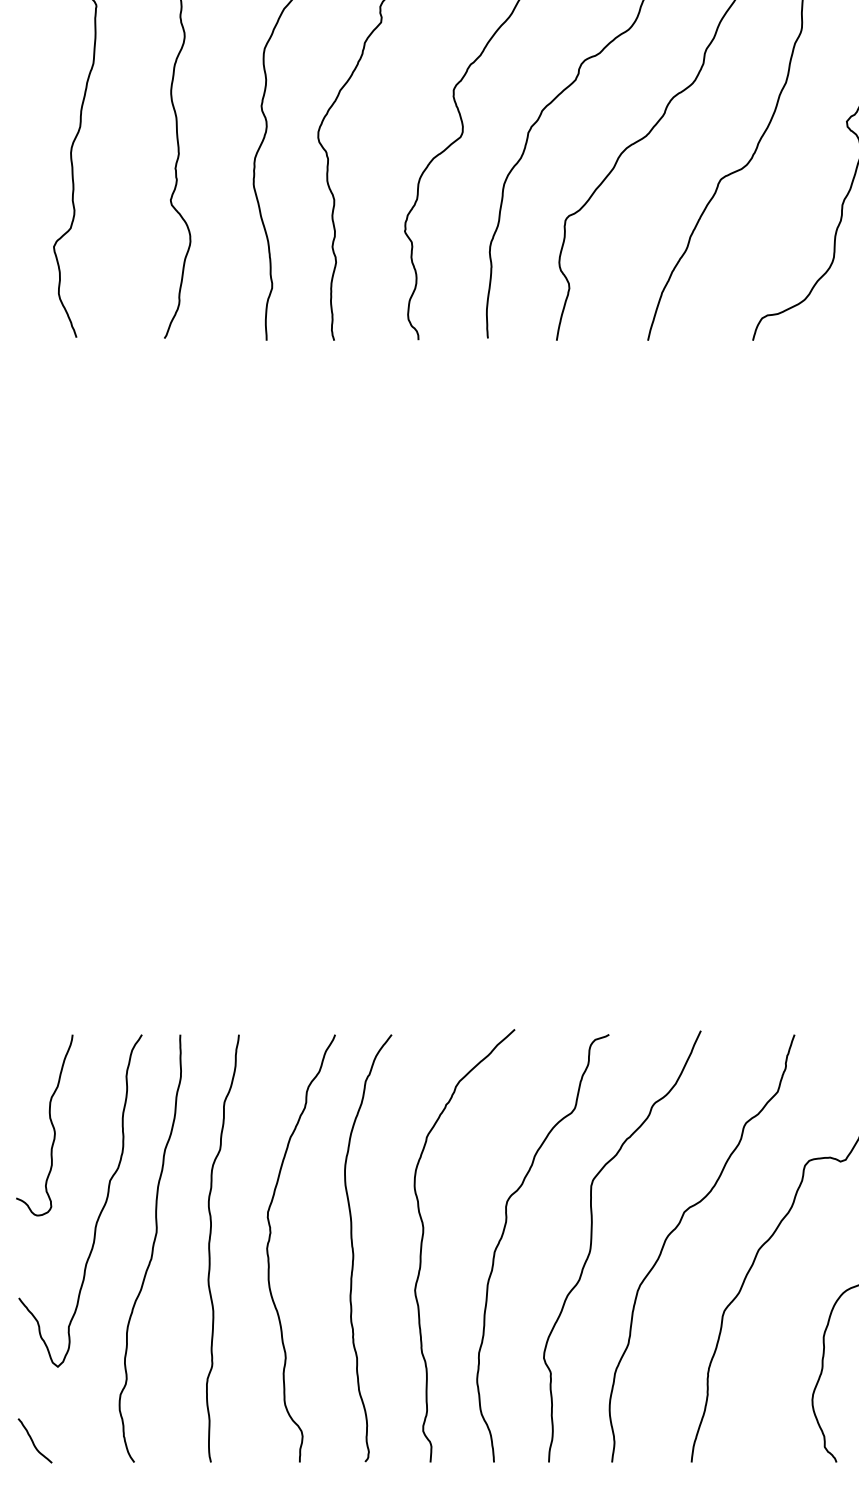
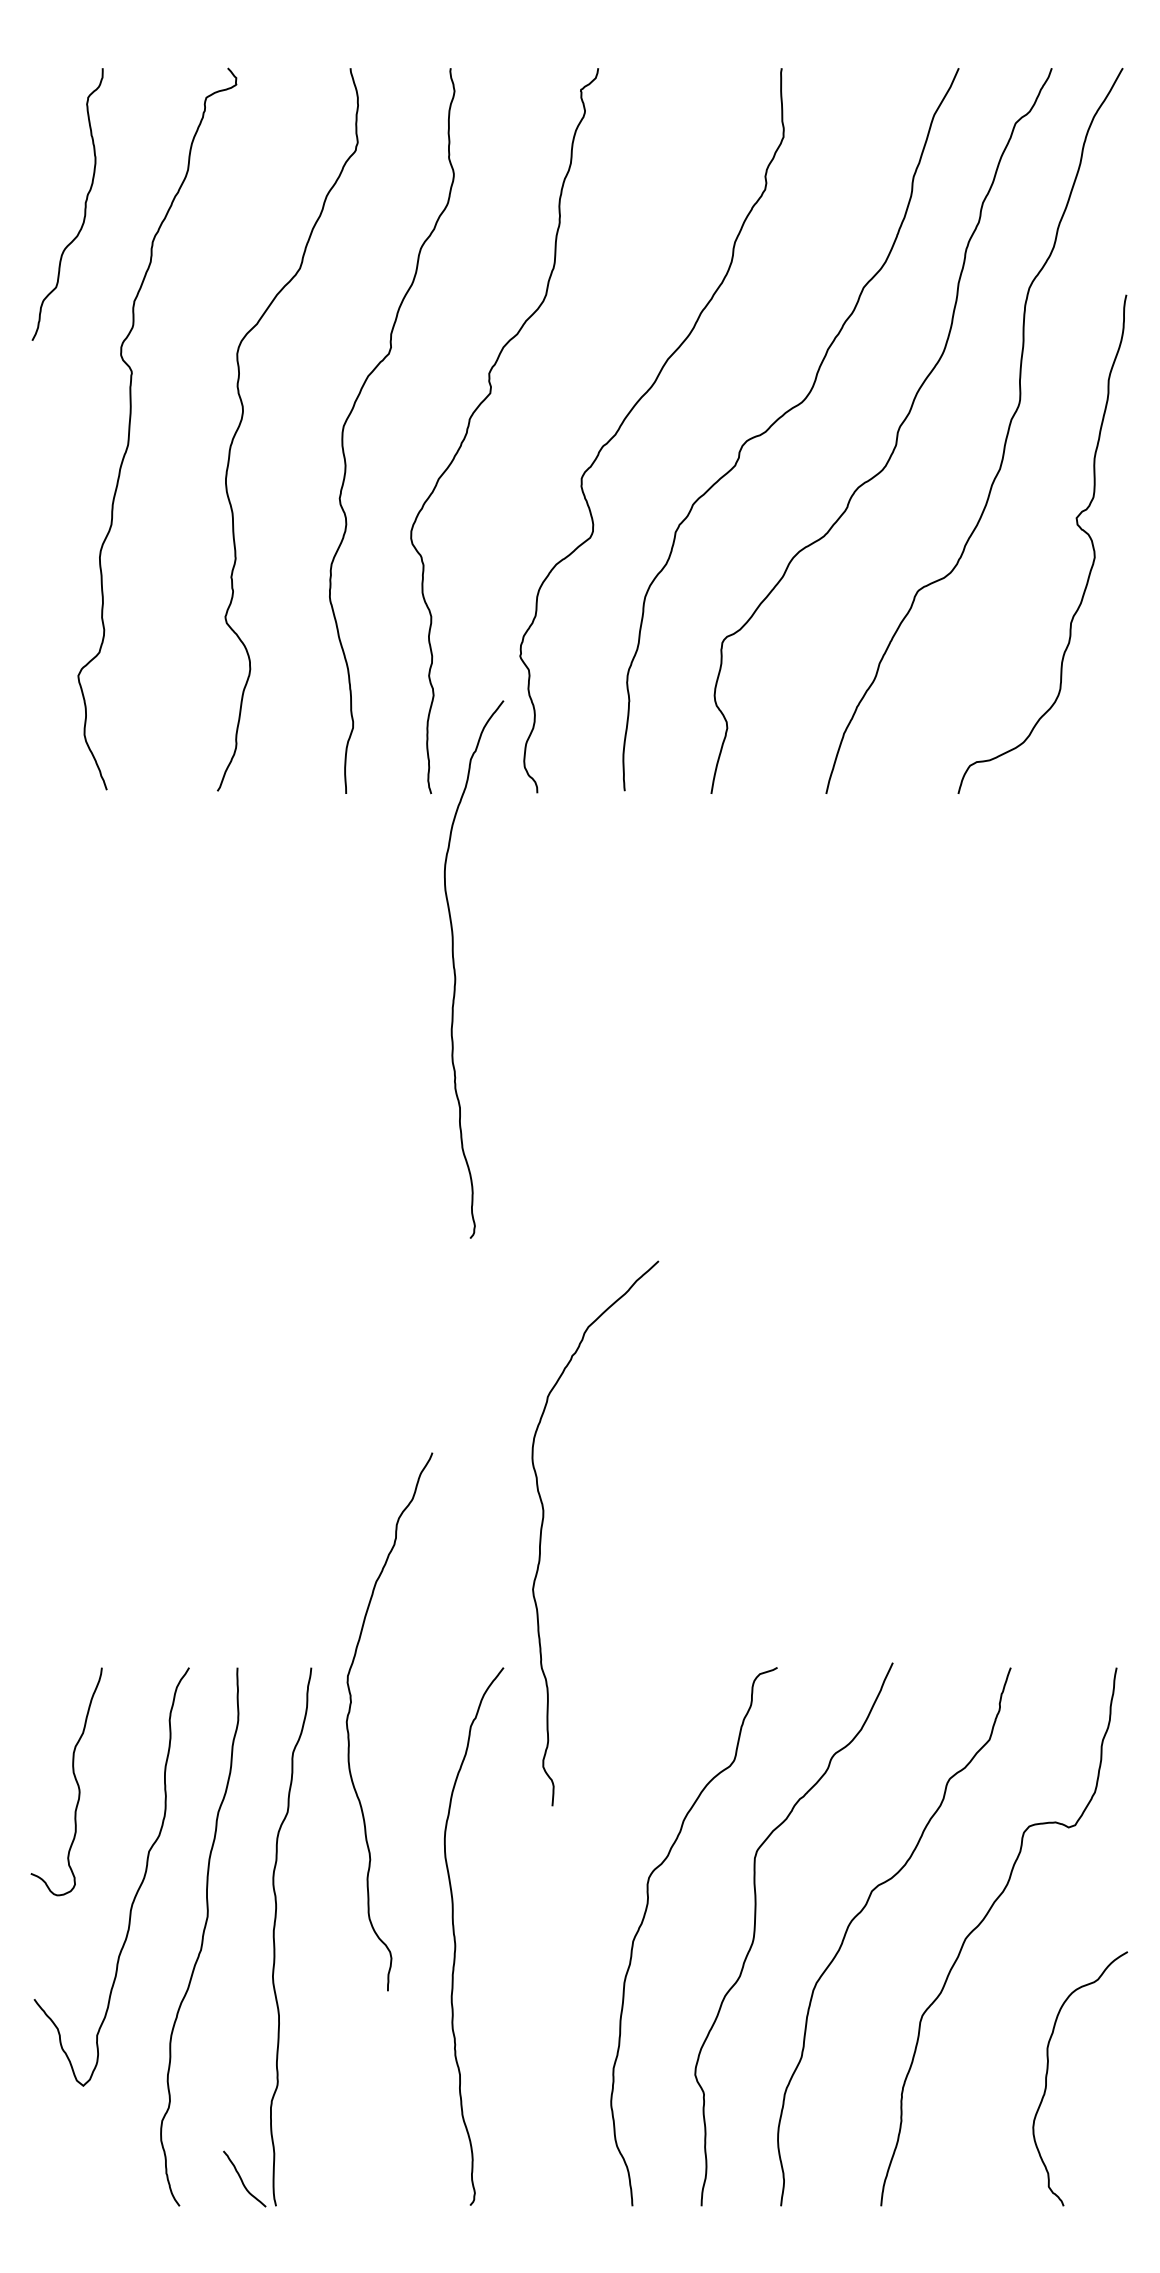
curve: (353, 480) -> (455, 969), added
curve: (423, 1237) -> (543, 1523), moved
curve: (270, 1241) -> (350, 1712), moved
curve: (33, 1441) -> (242, 2179), moved

